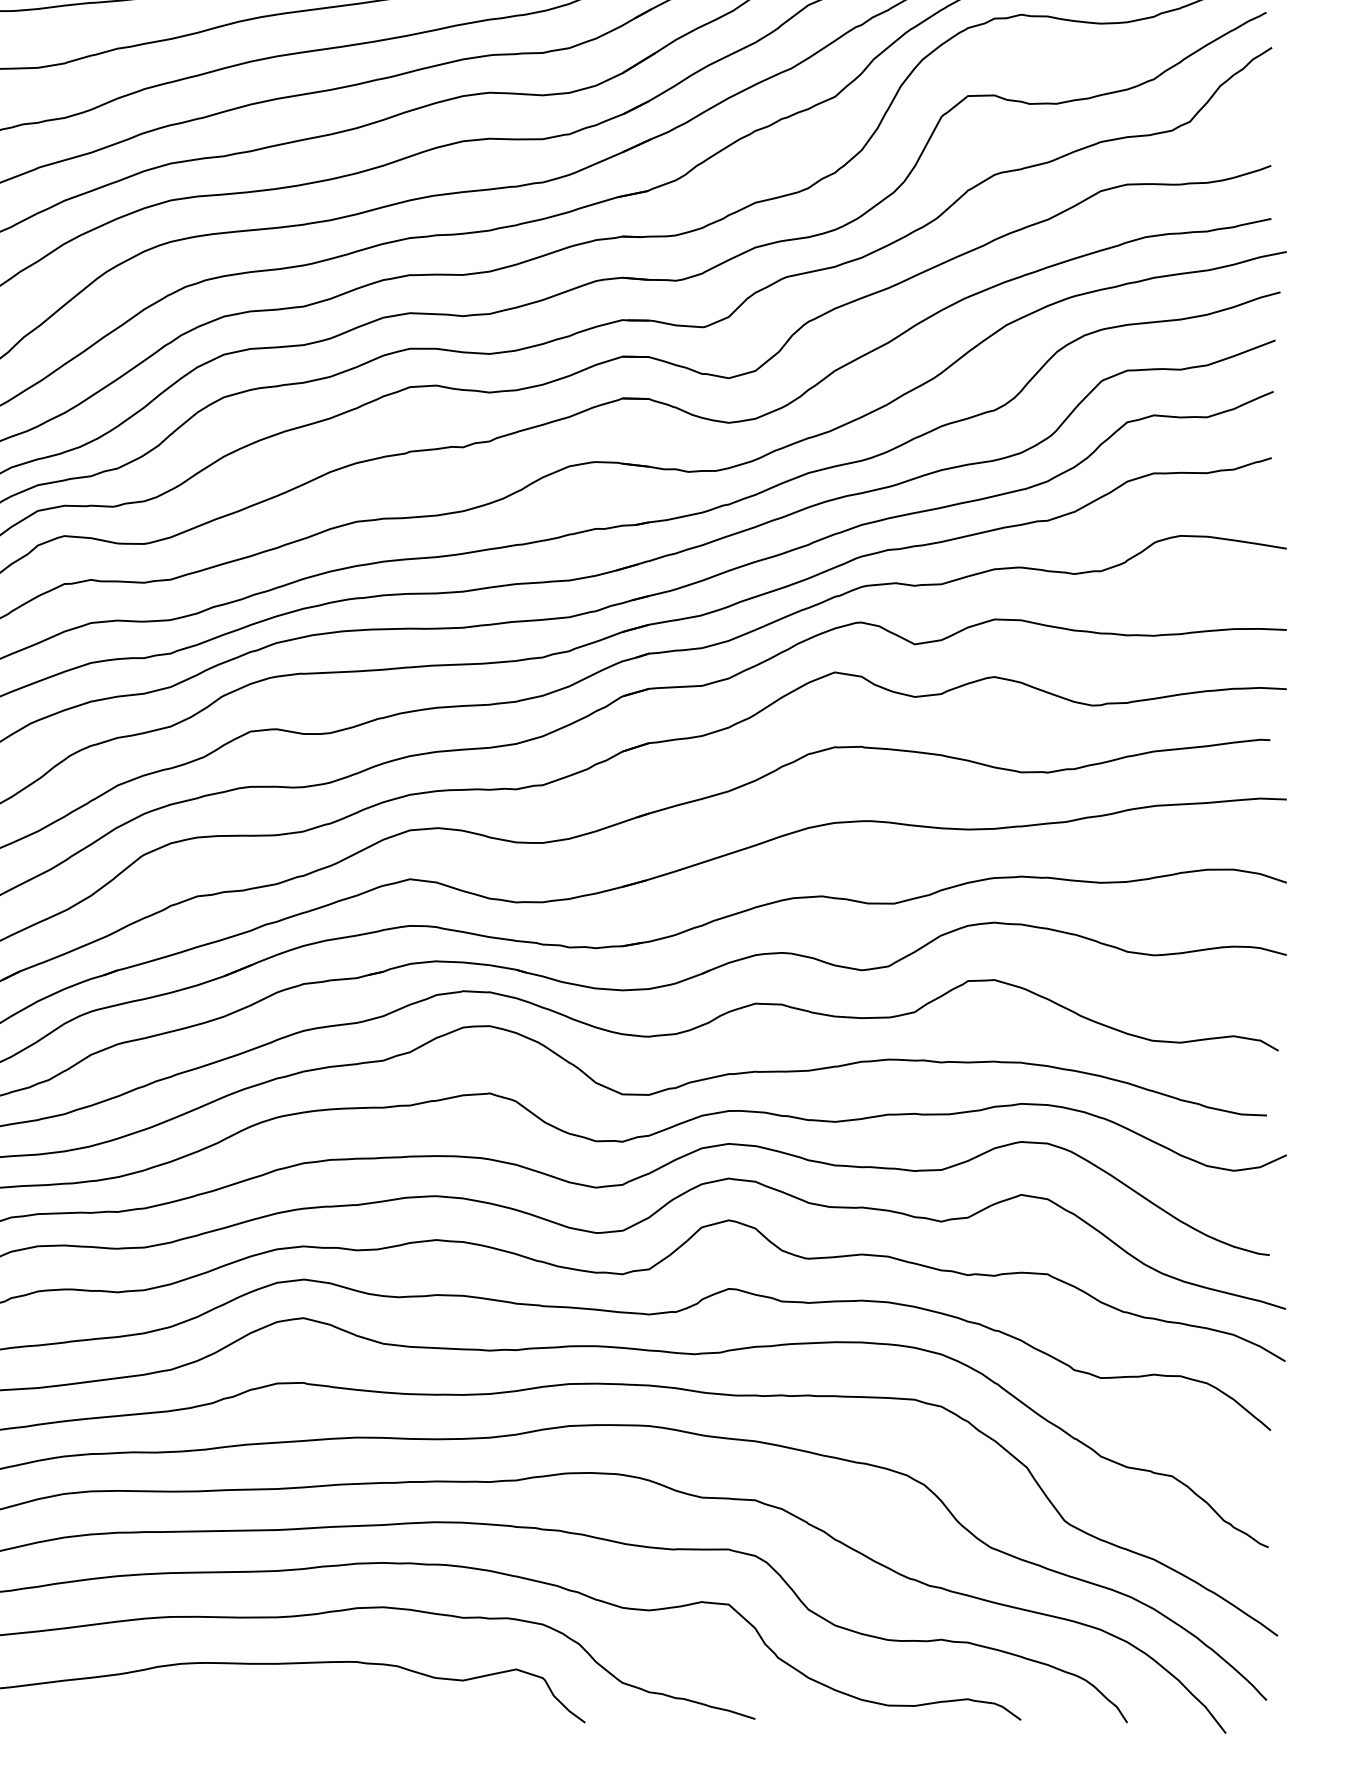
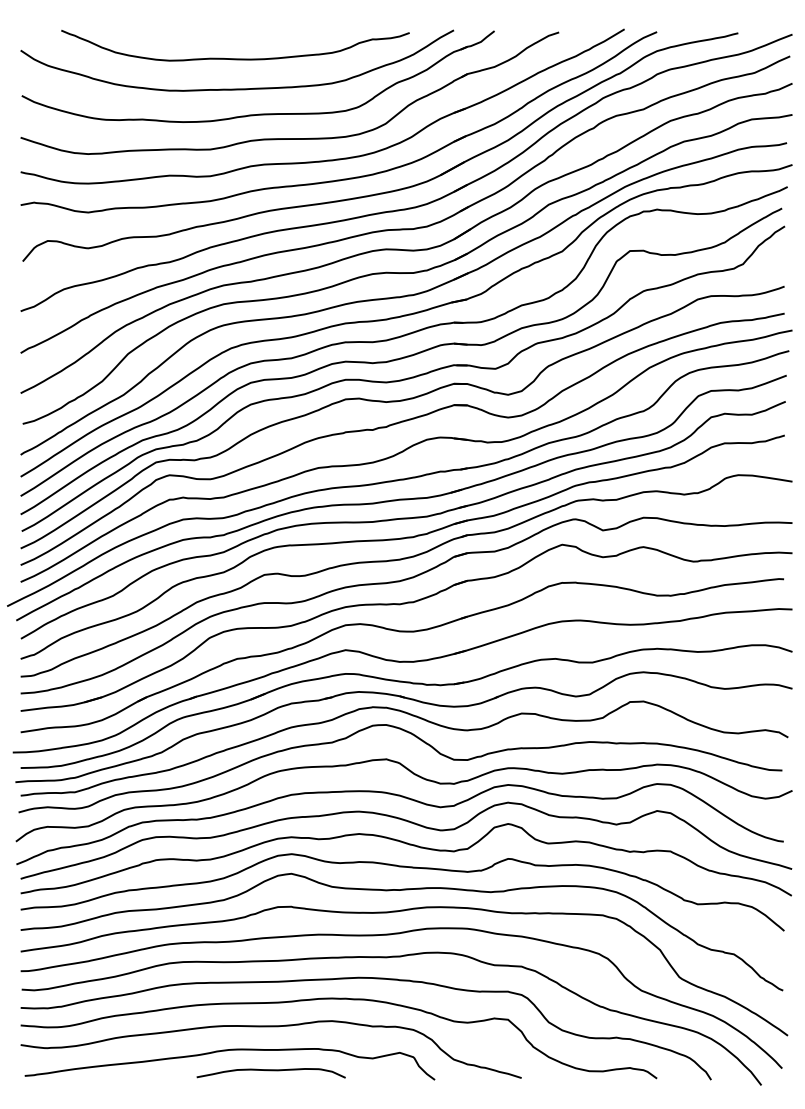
curve: (262, 1706) -> (270, 1071), added

